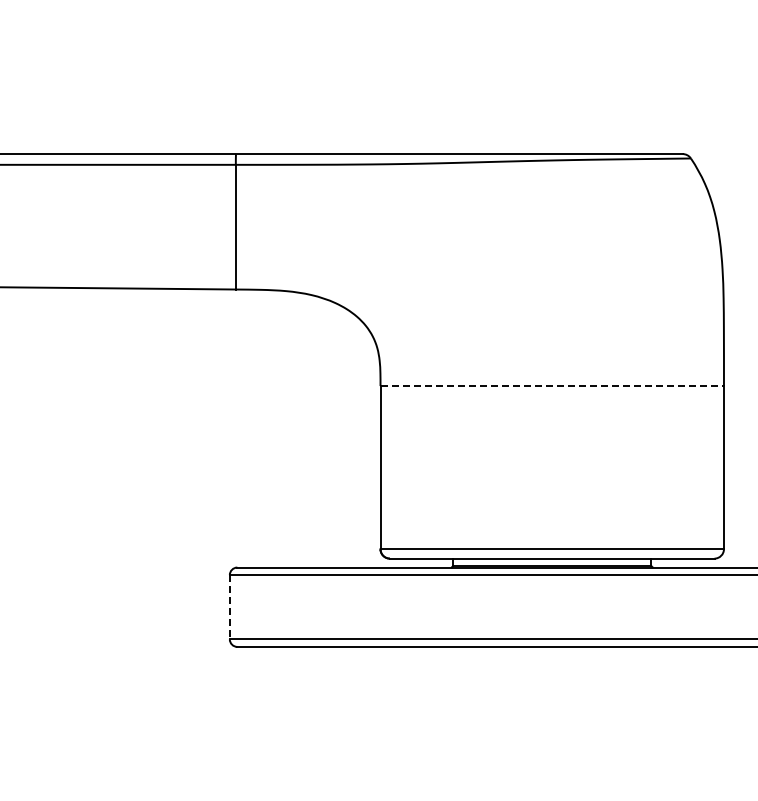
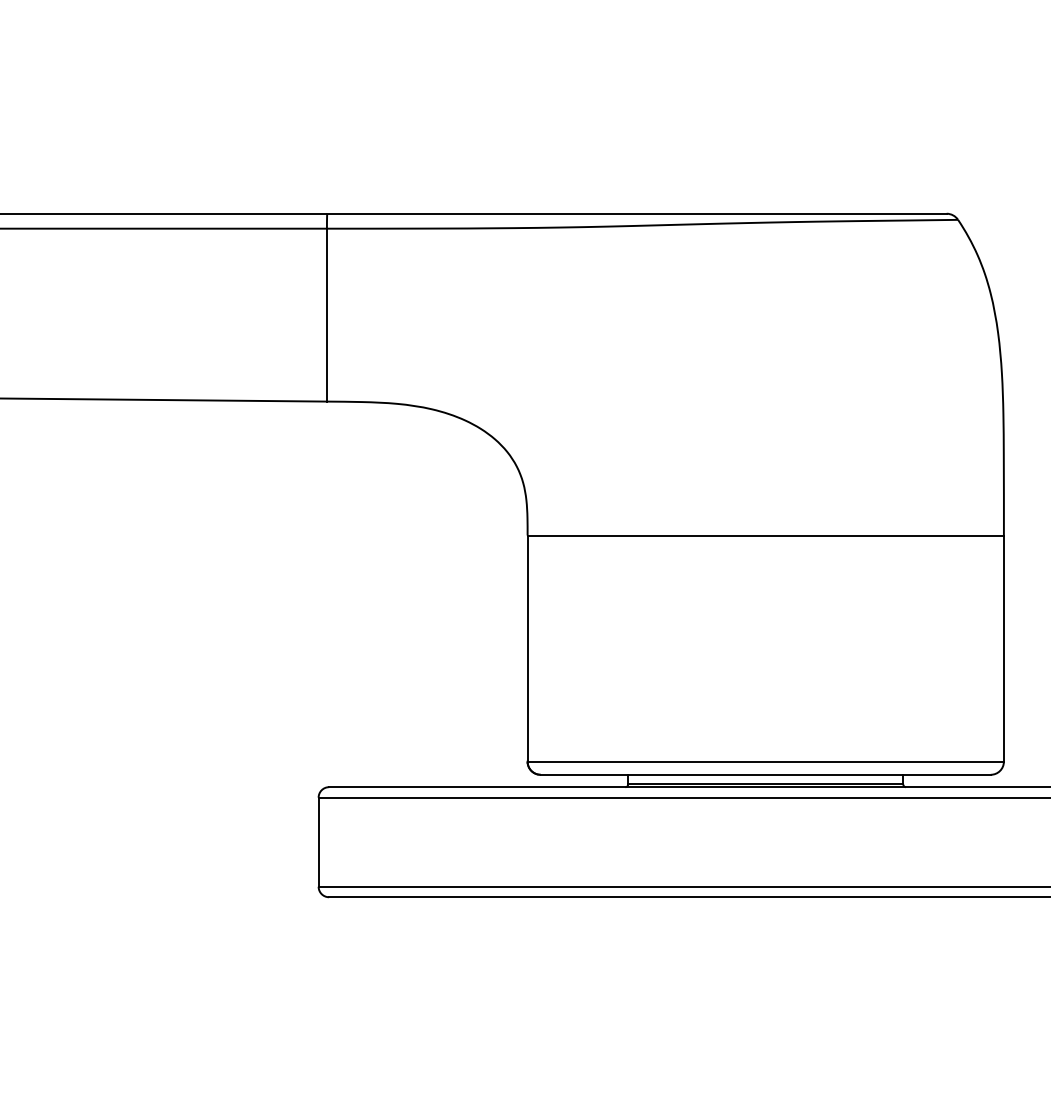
line: (552, 386) -> (766, 536), dashed -> solid
line: (229, 607) -> (318, 842), dashed -> solid

